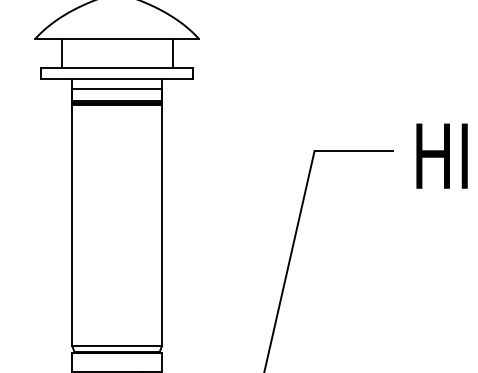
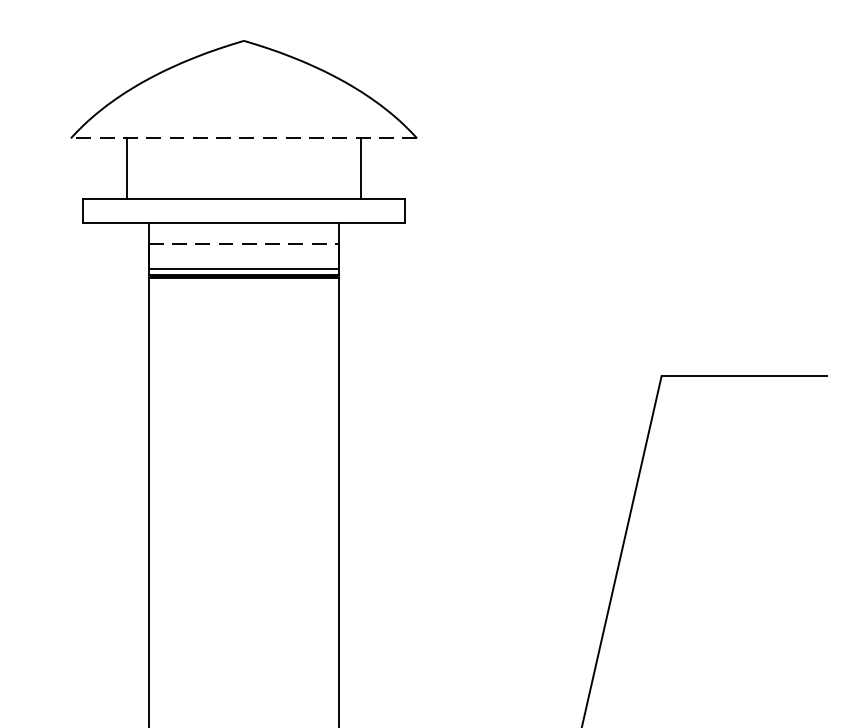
line: (117, 38) -> (244, 137), solid -> dashed
line: (117, 88) -> (244, 243), solid -> dashed

